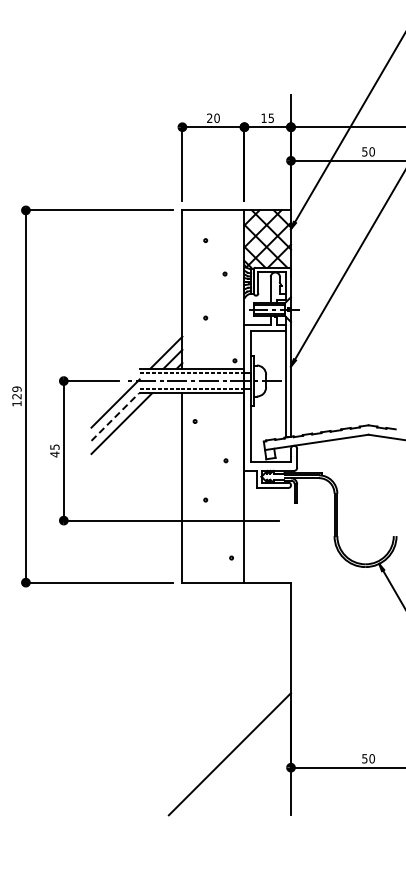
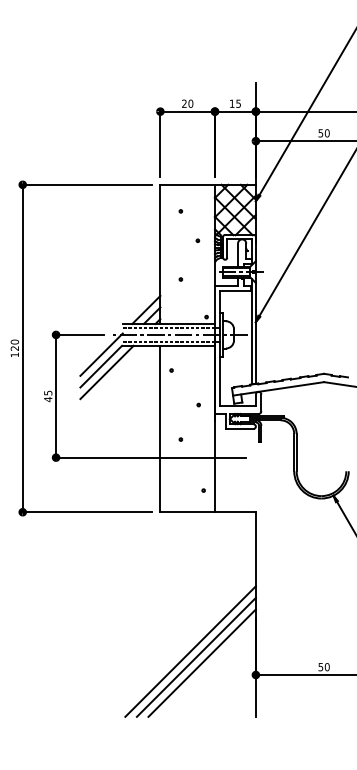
text: (16, 389) -> (14, 342), 129 -> 120
line: (115, 417) -> (101, 366), dashed -> solid
line: (216, 740) -> (190, 651), added
line: (222, 747) -> (195, 657), added

